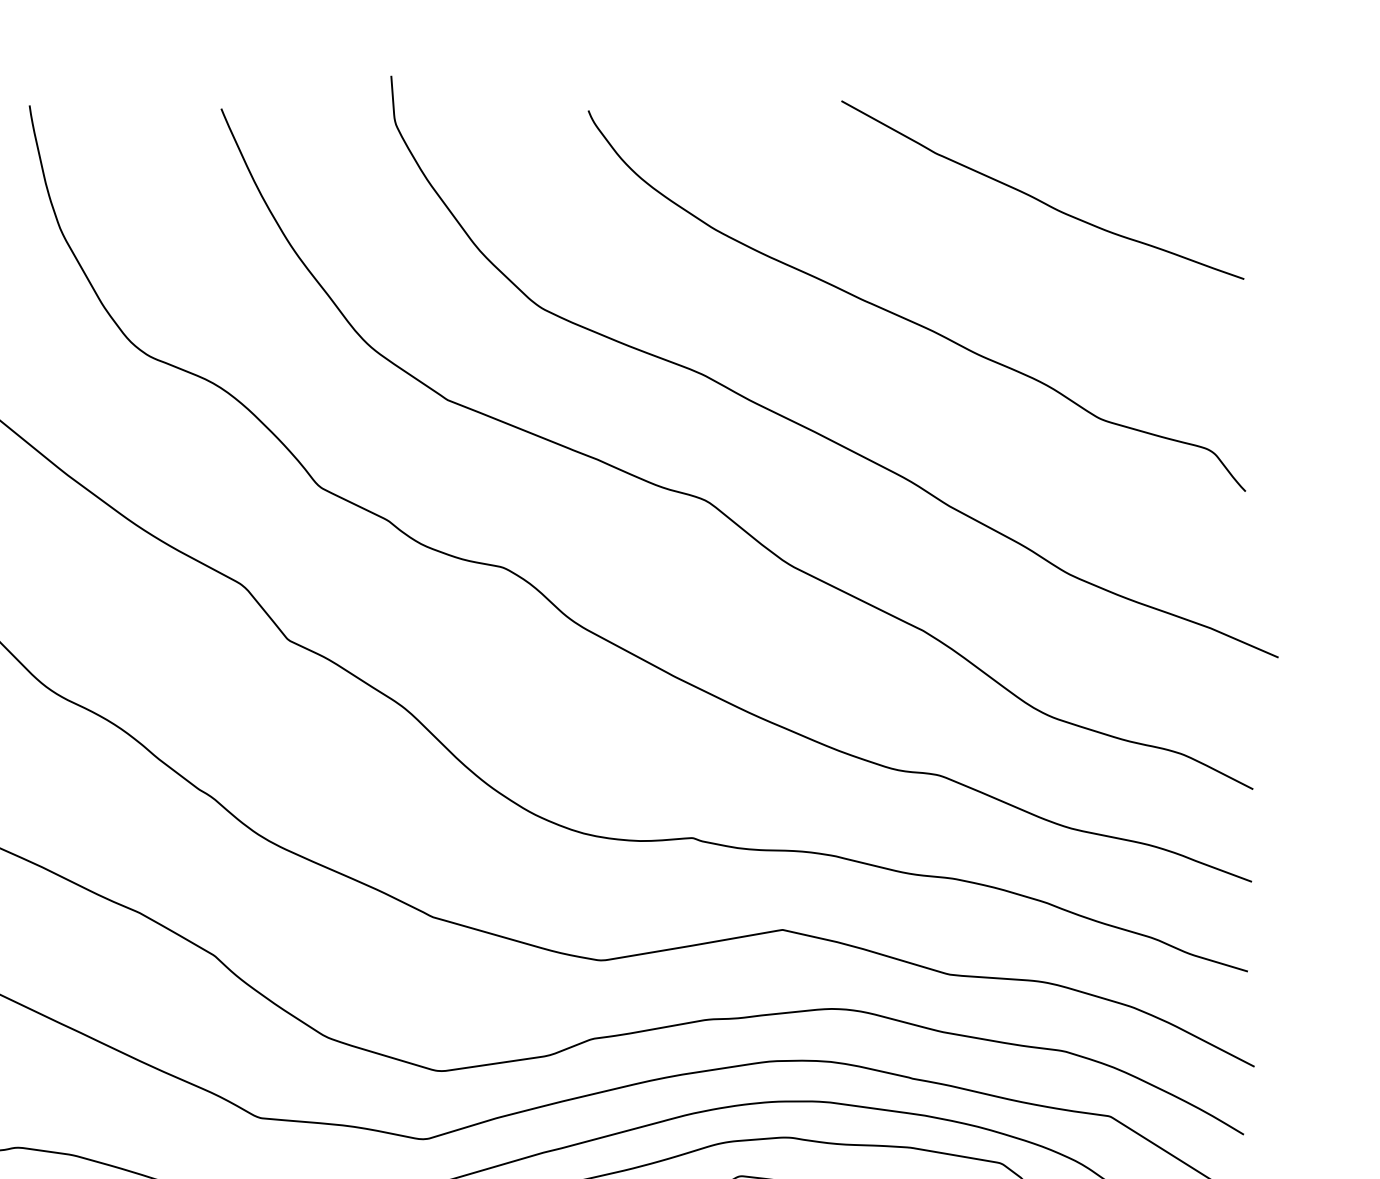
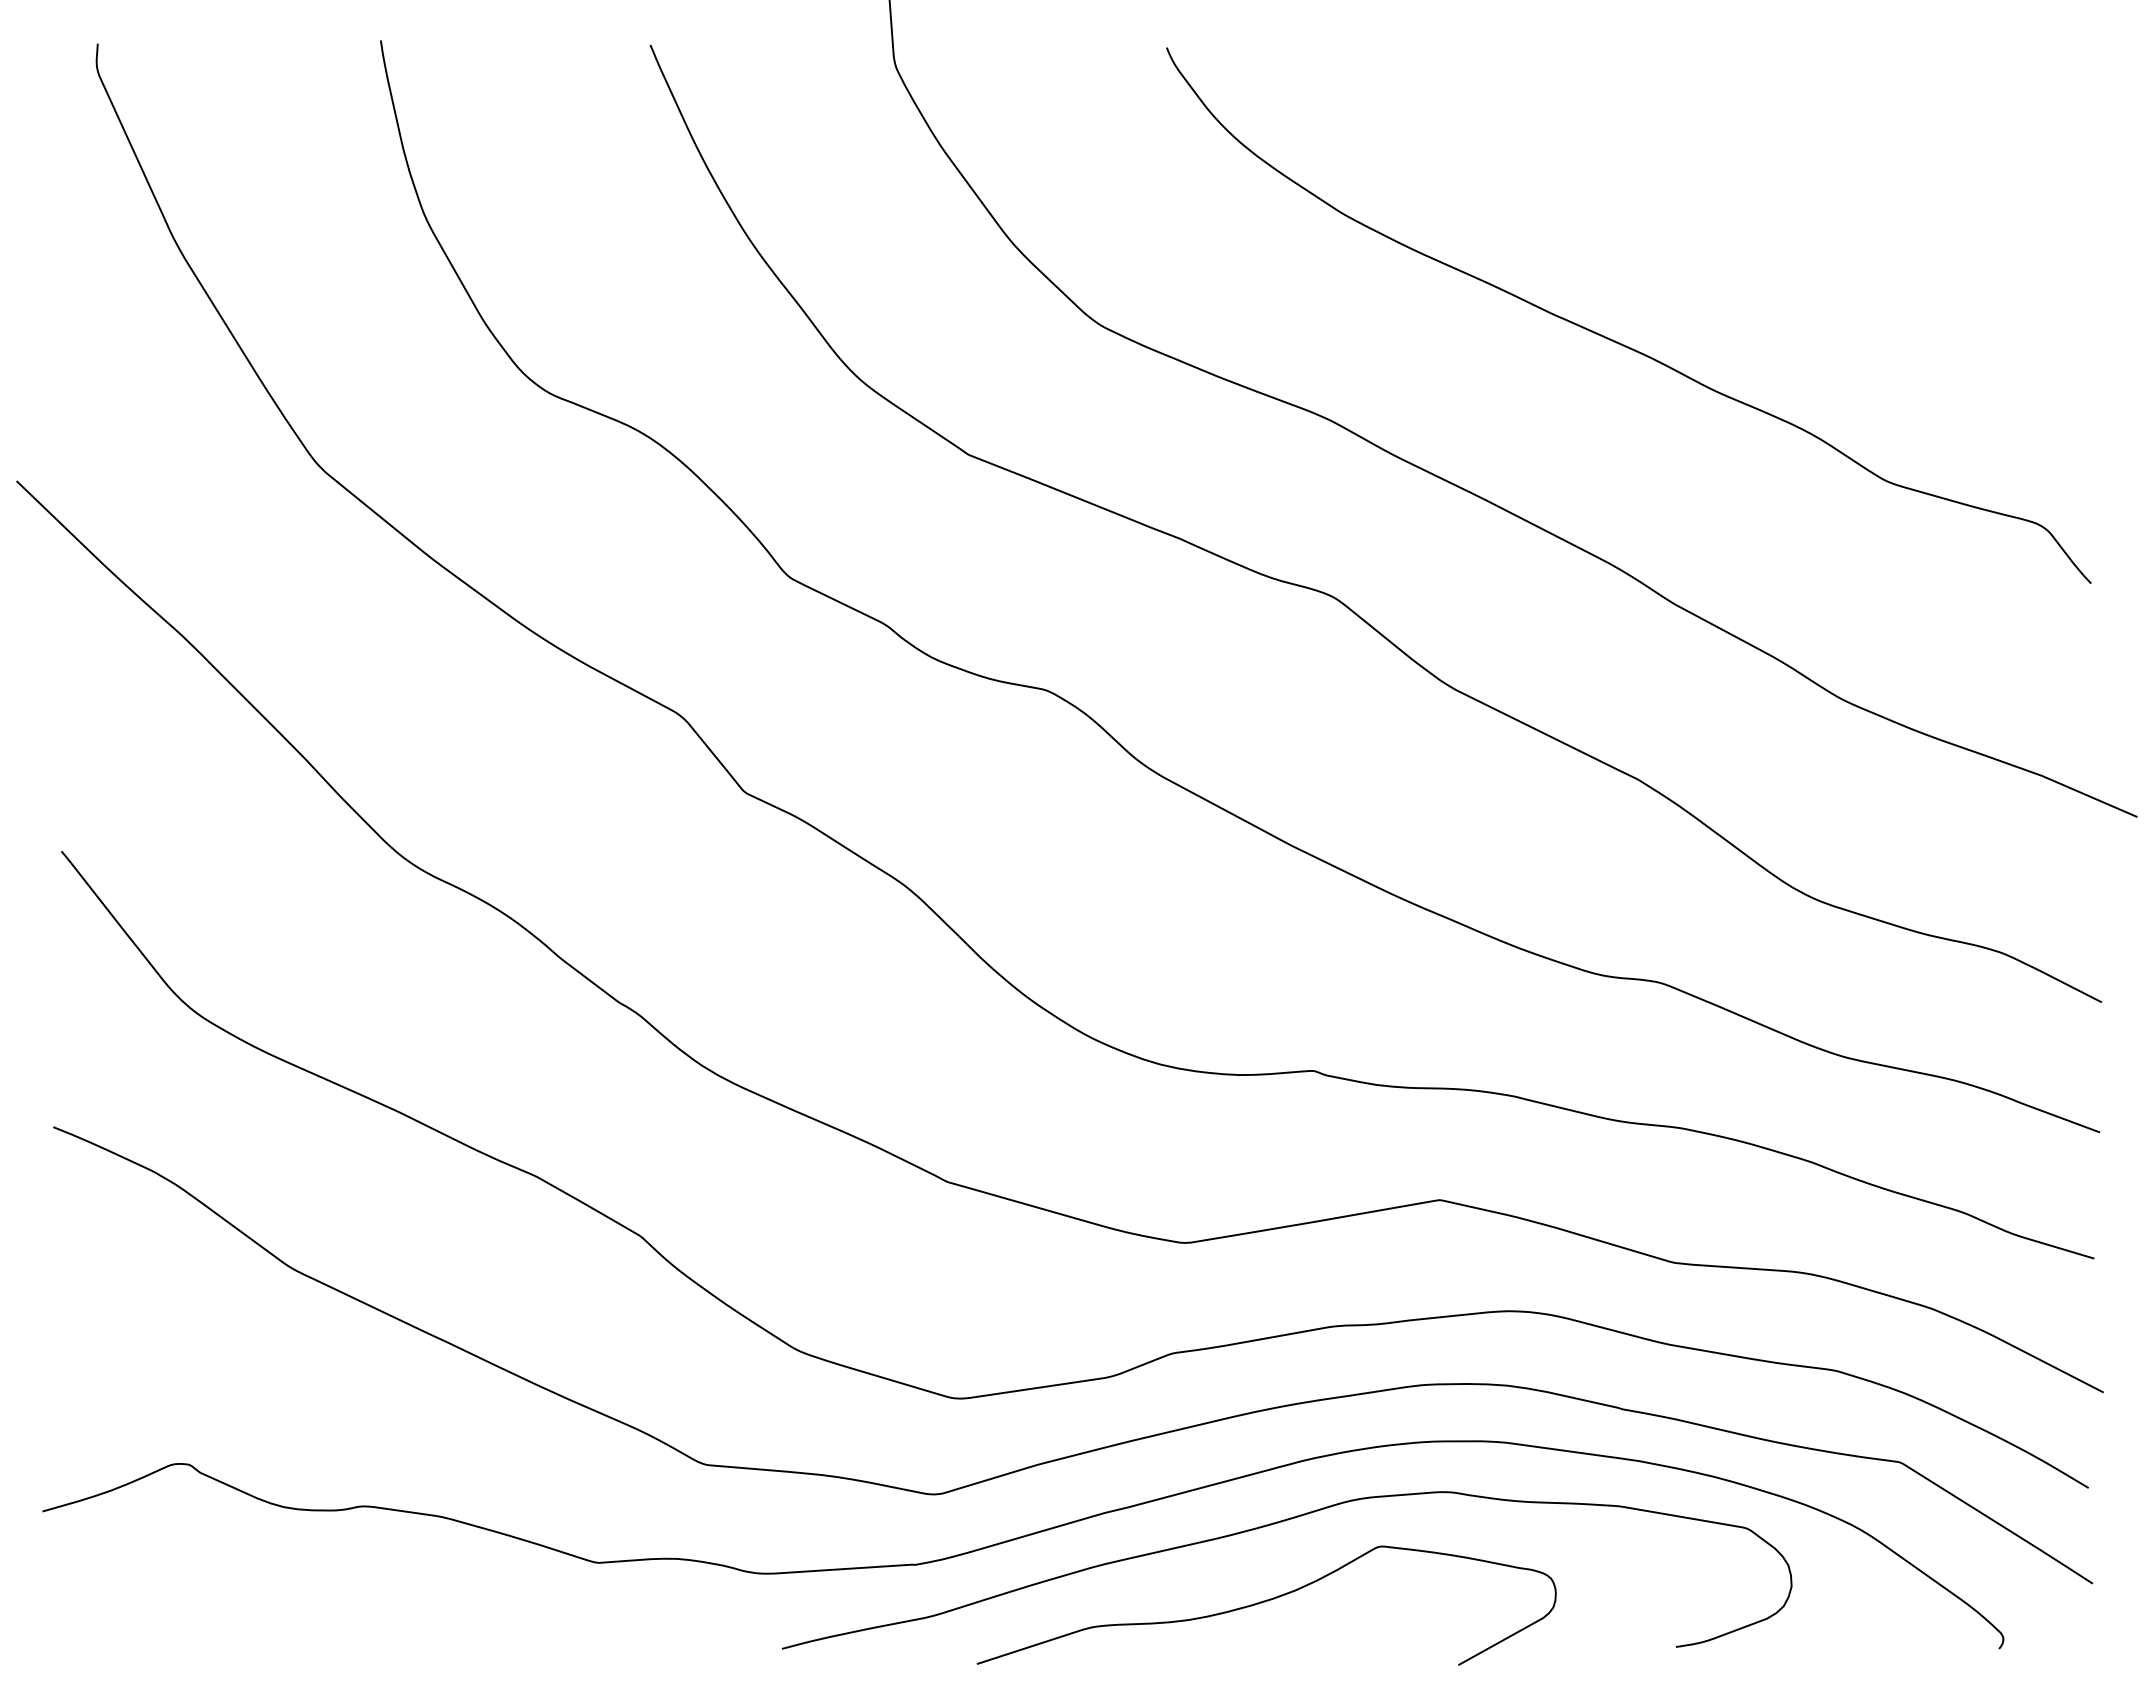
curve: (1036, 197) -> (1796, 170), removed

